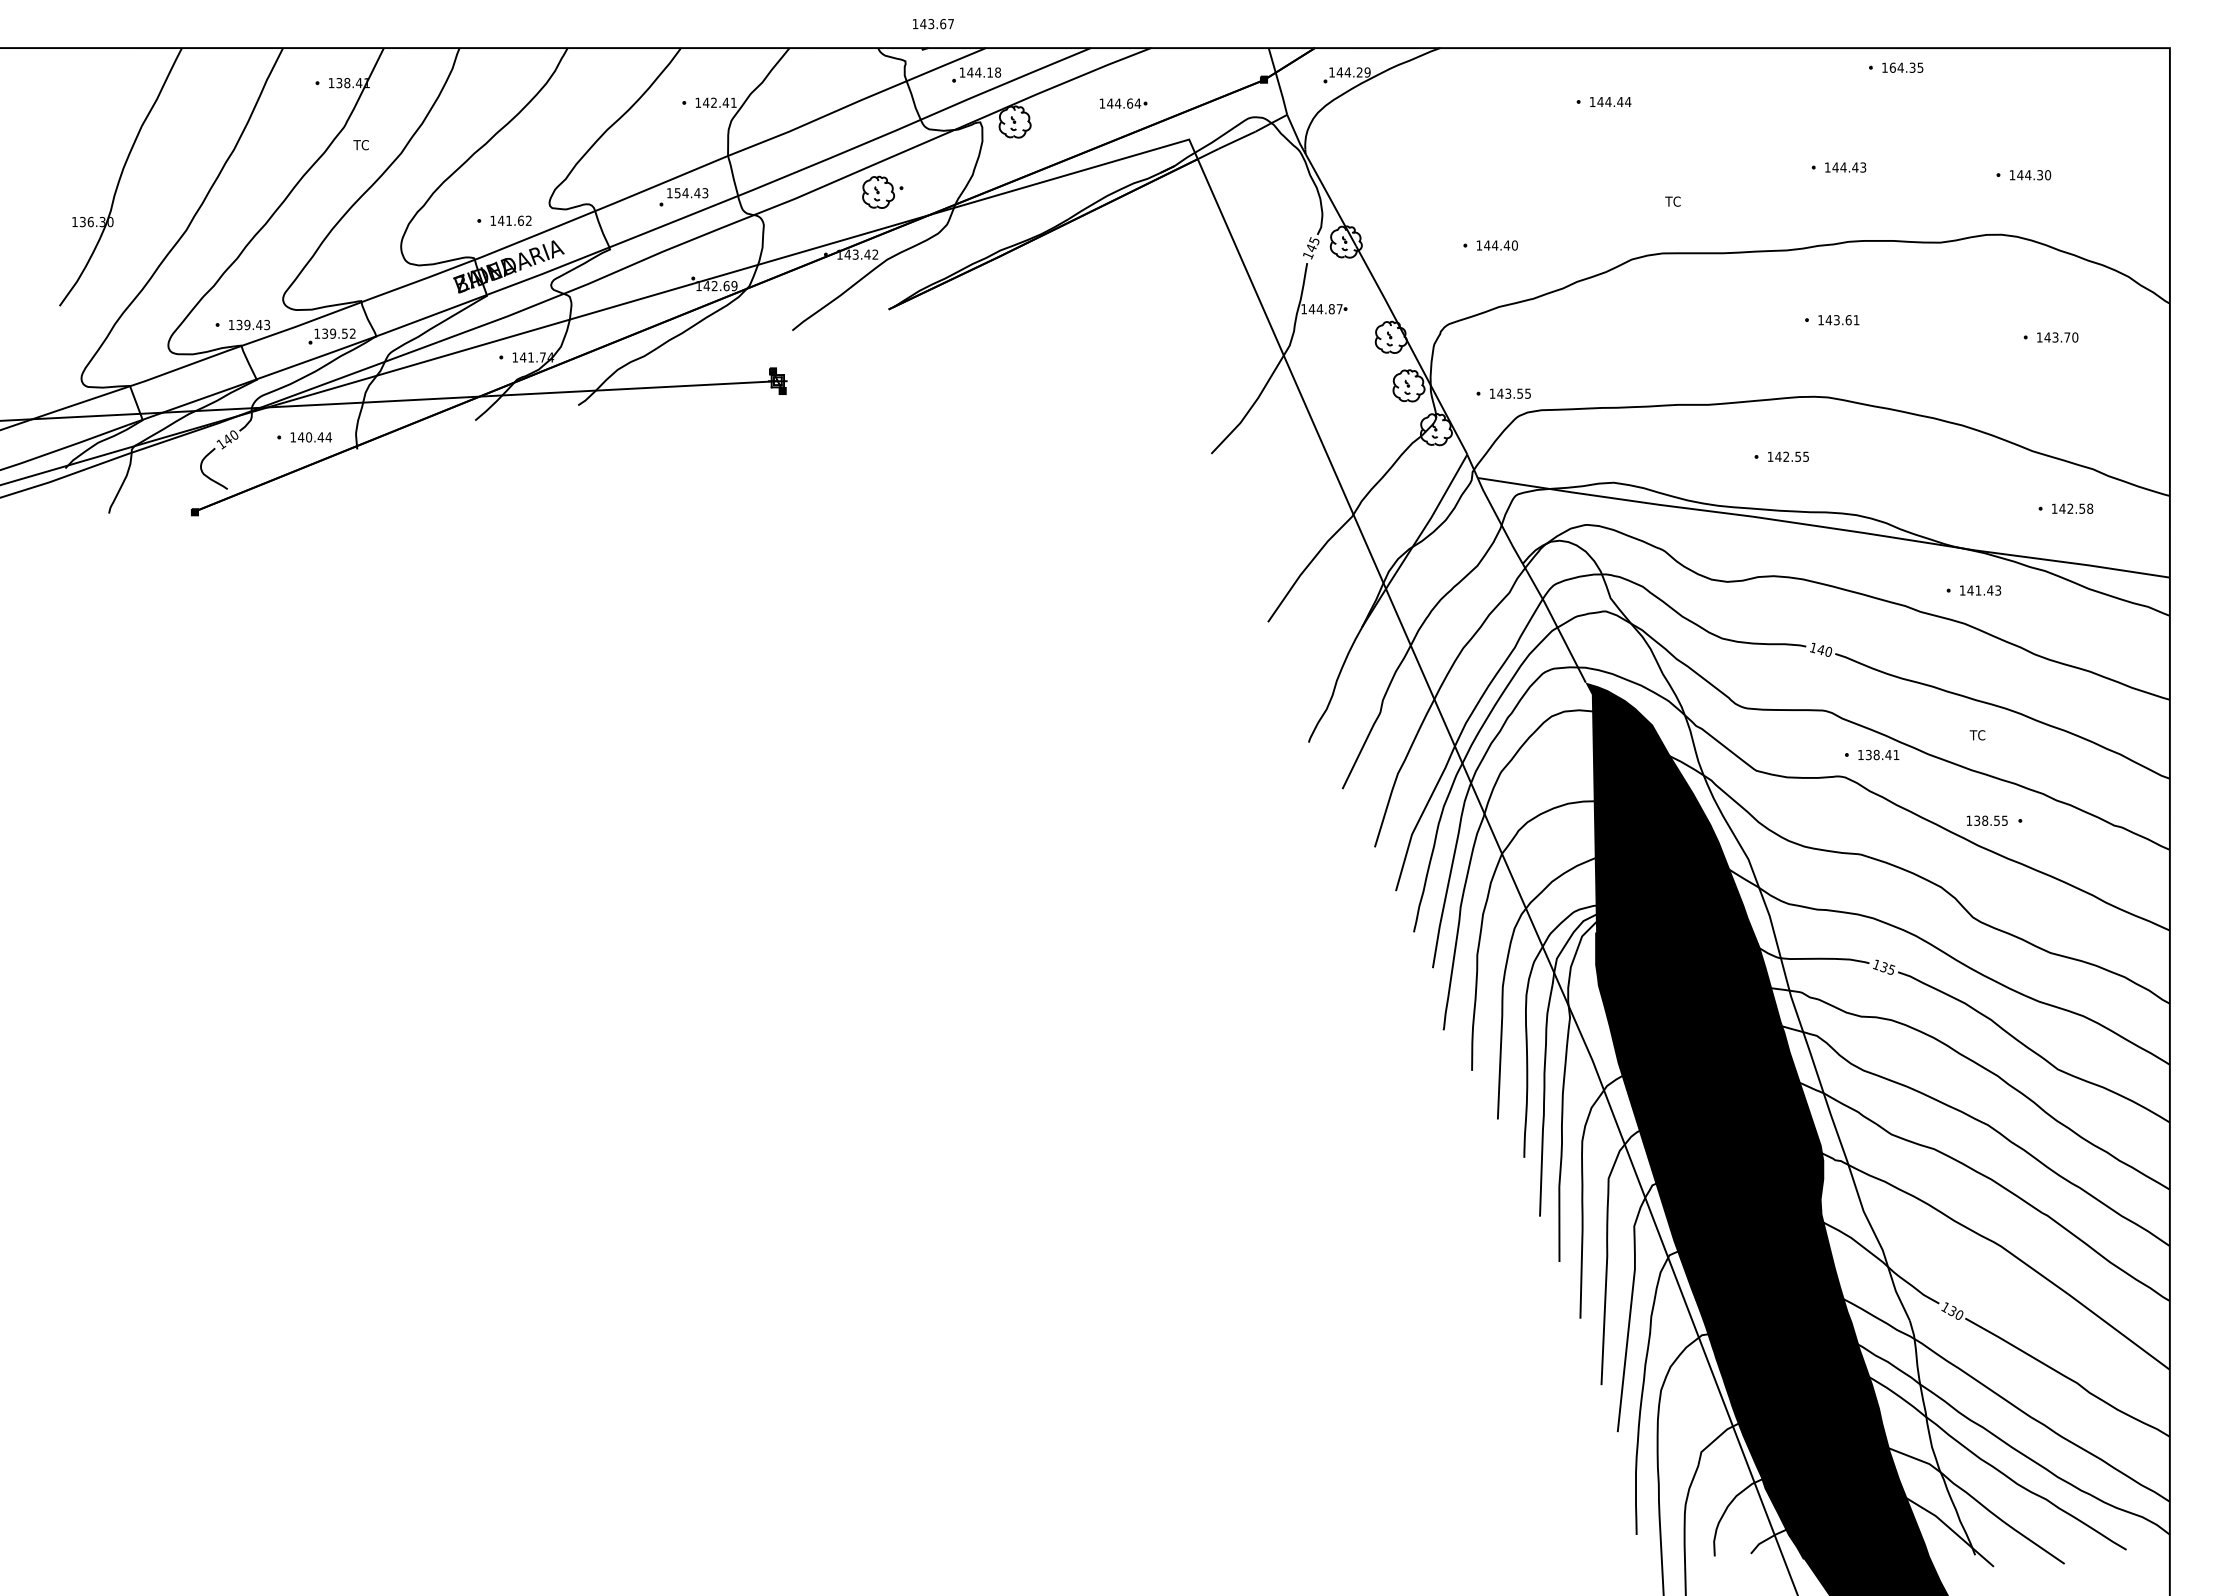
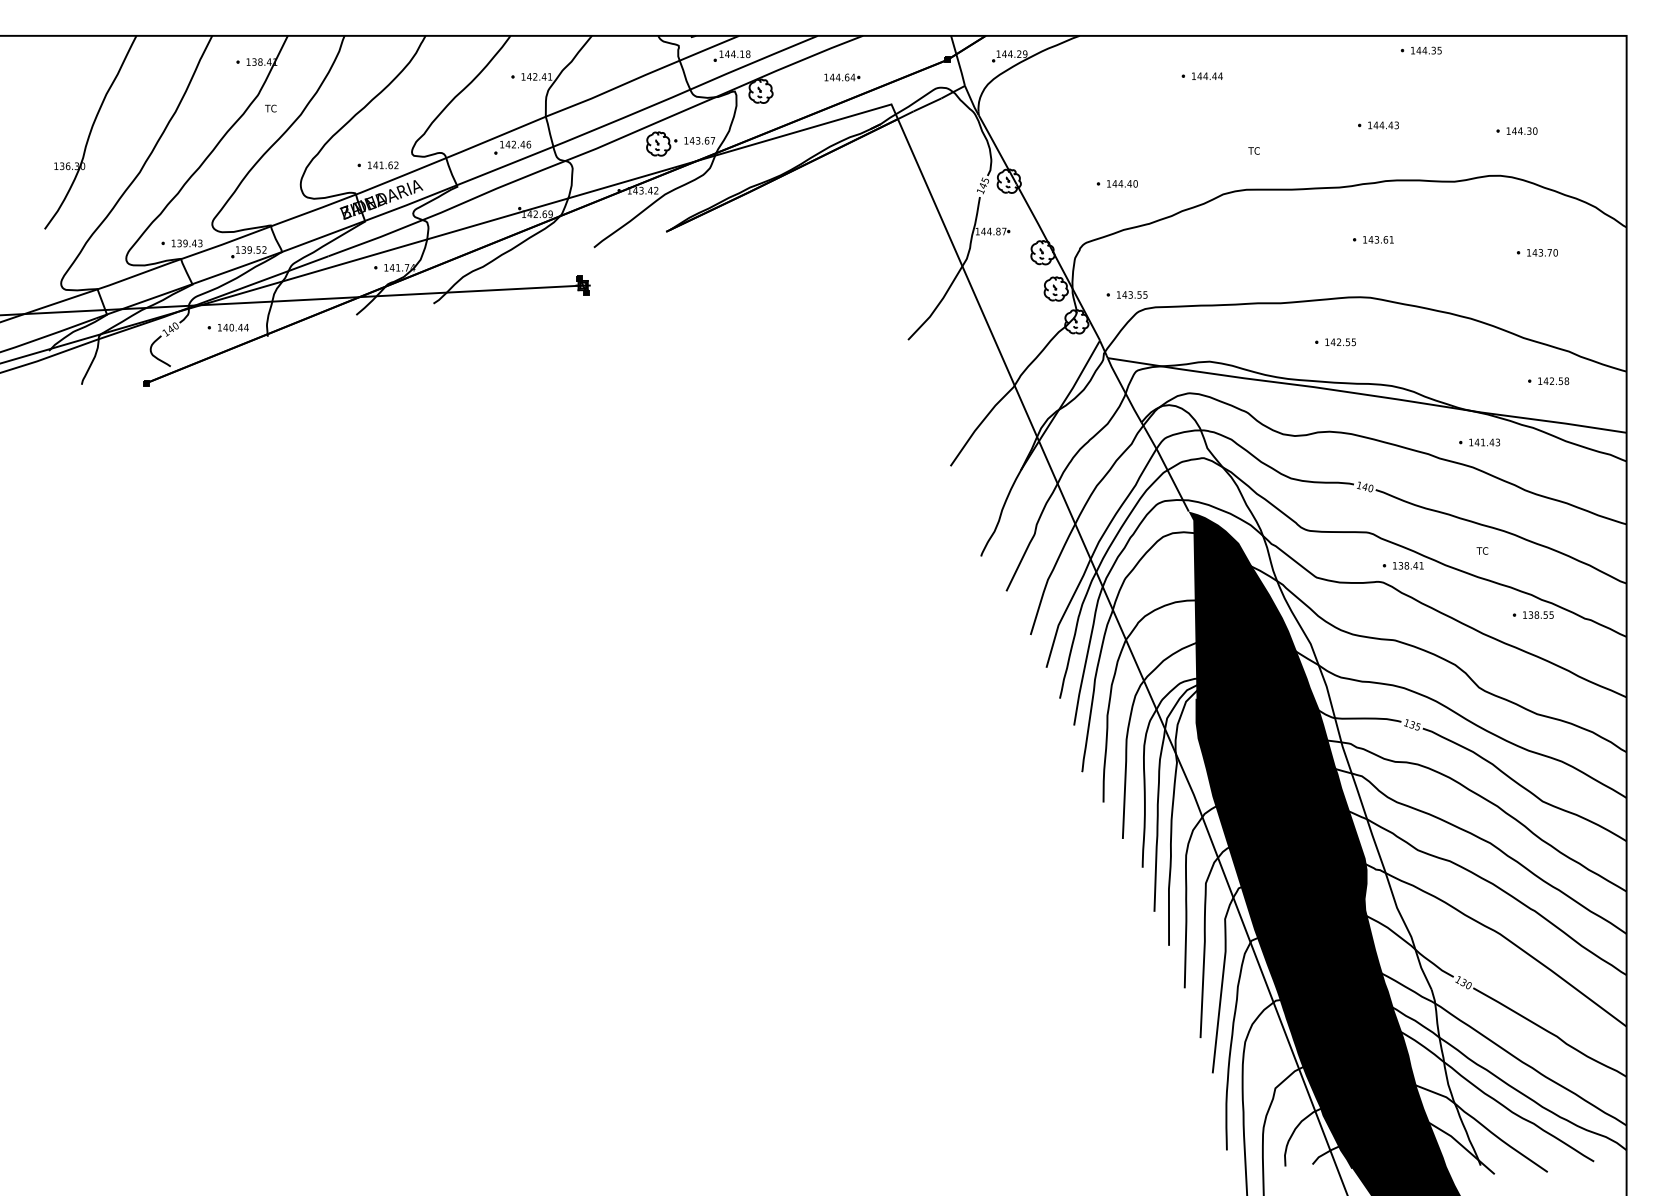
text: (933, 24) -> (699, 141), moved
text: (1892, 67) -> (1418, 50), 164.35 -> 144.35
text: (691, 193) -> (518, 144), 154.43 -> 142.46
text: (1986, 820) -> (1537, 614), moved

